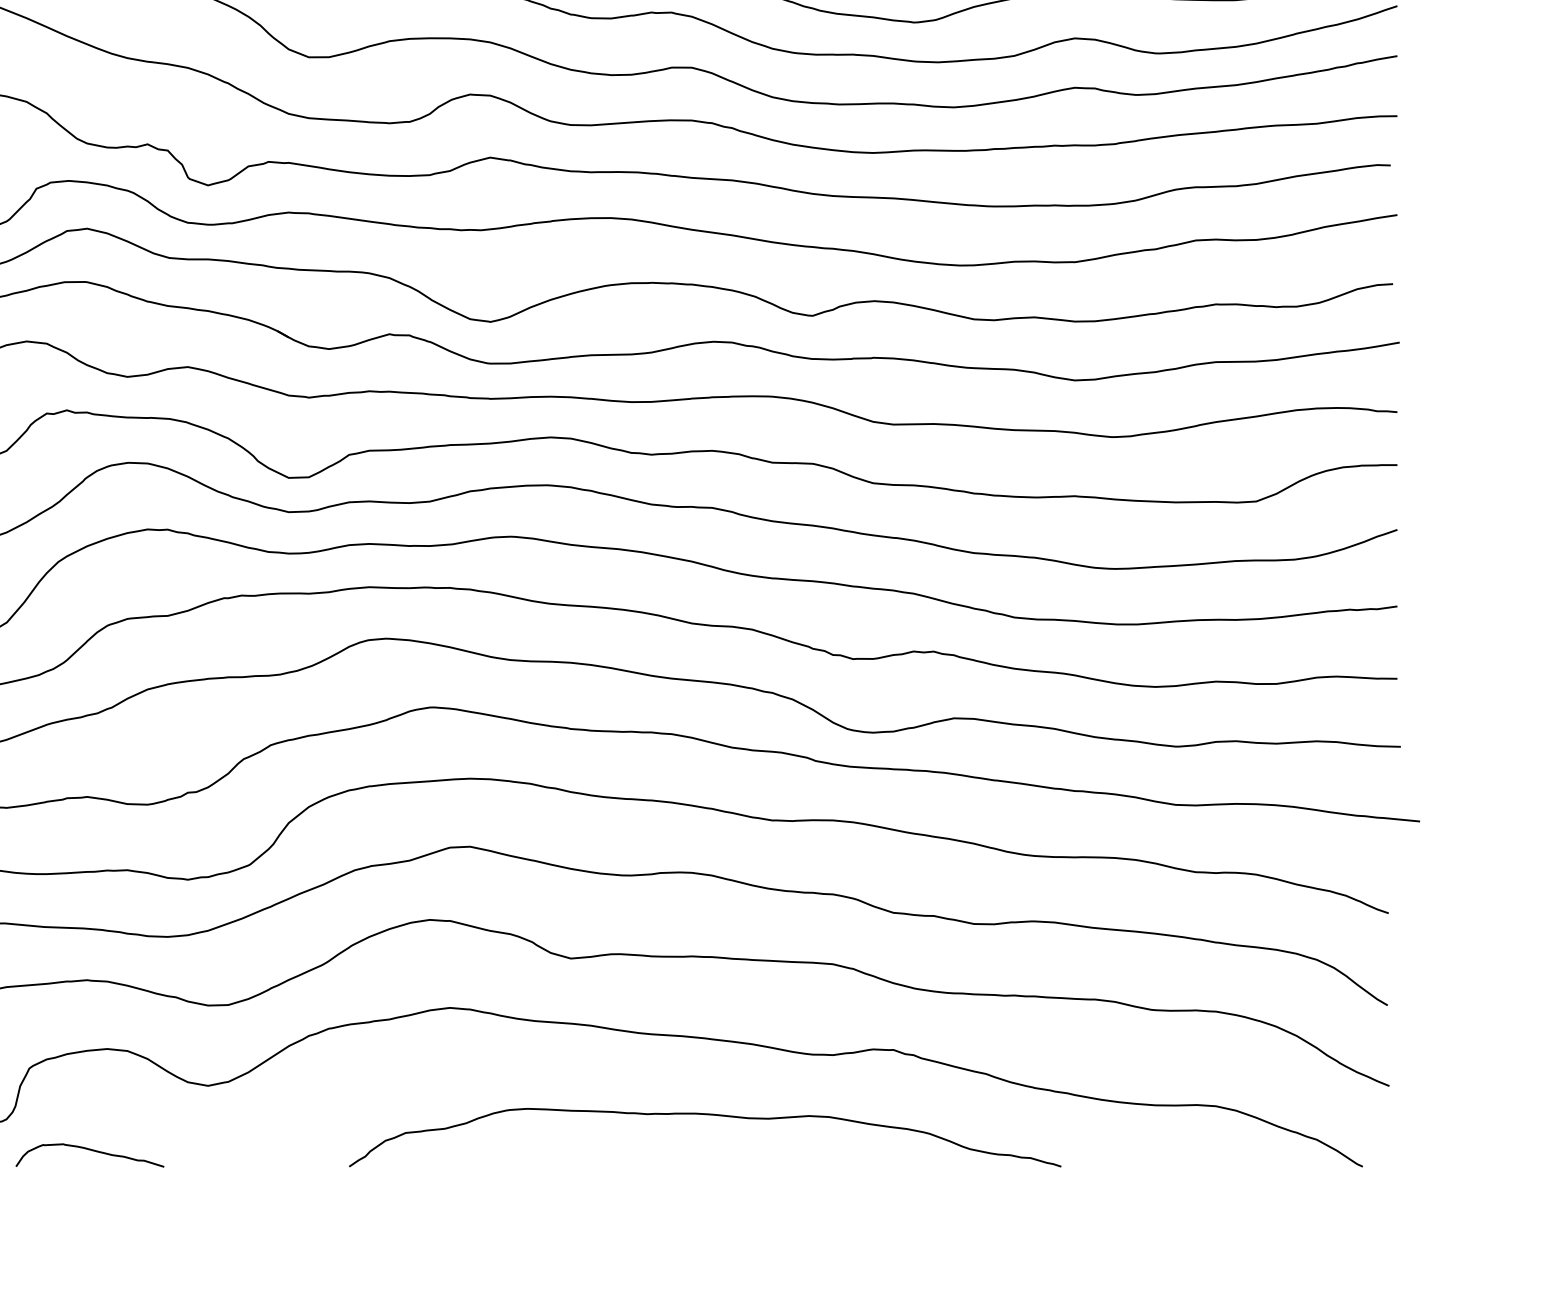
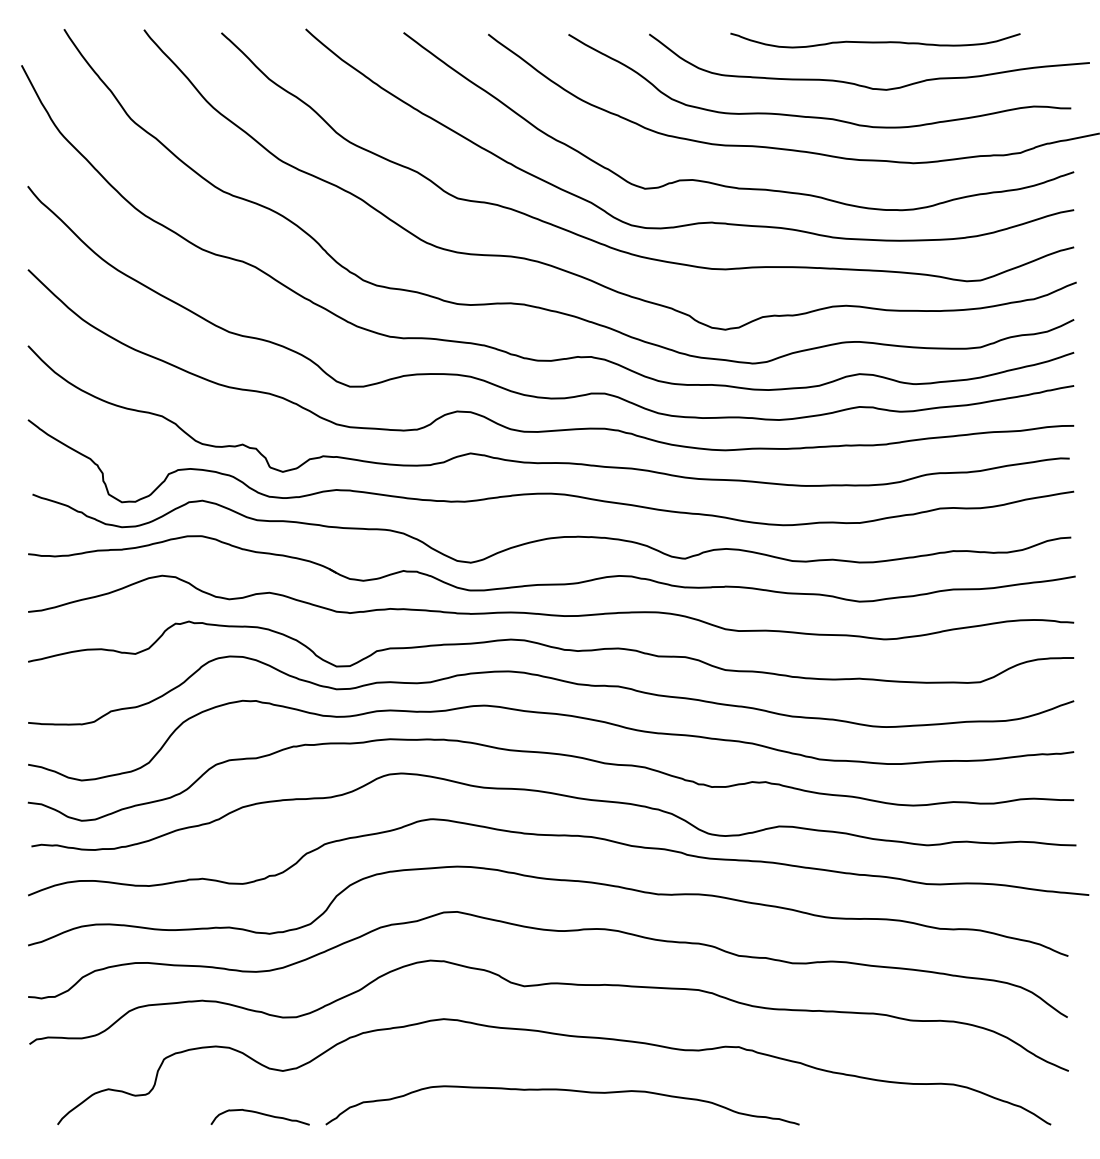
curve: (705, 1115) -> (562, 1090), moved
curve: (88, 1151) -> (259, 1114), moved

